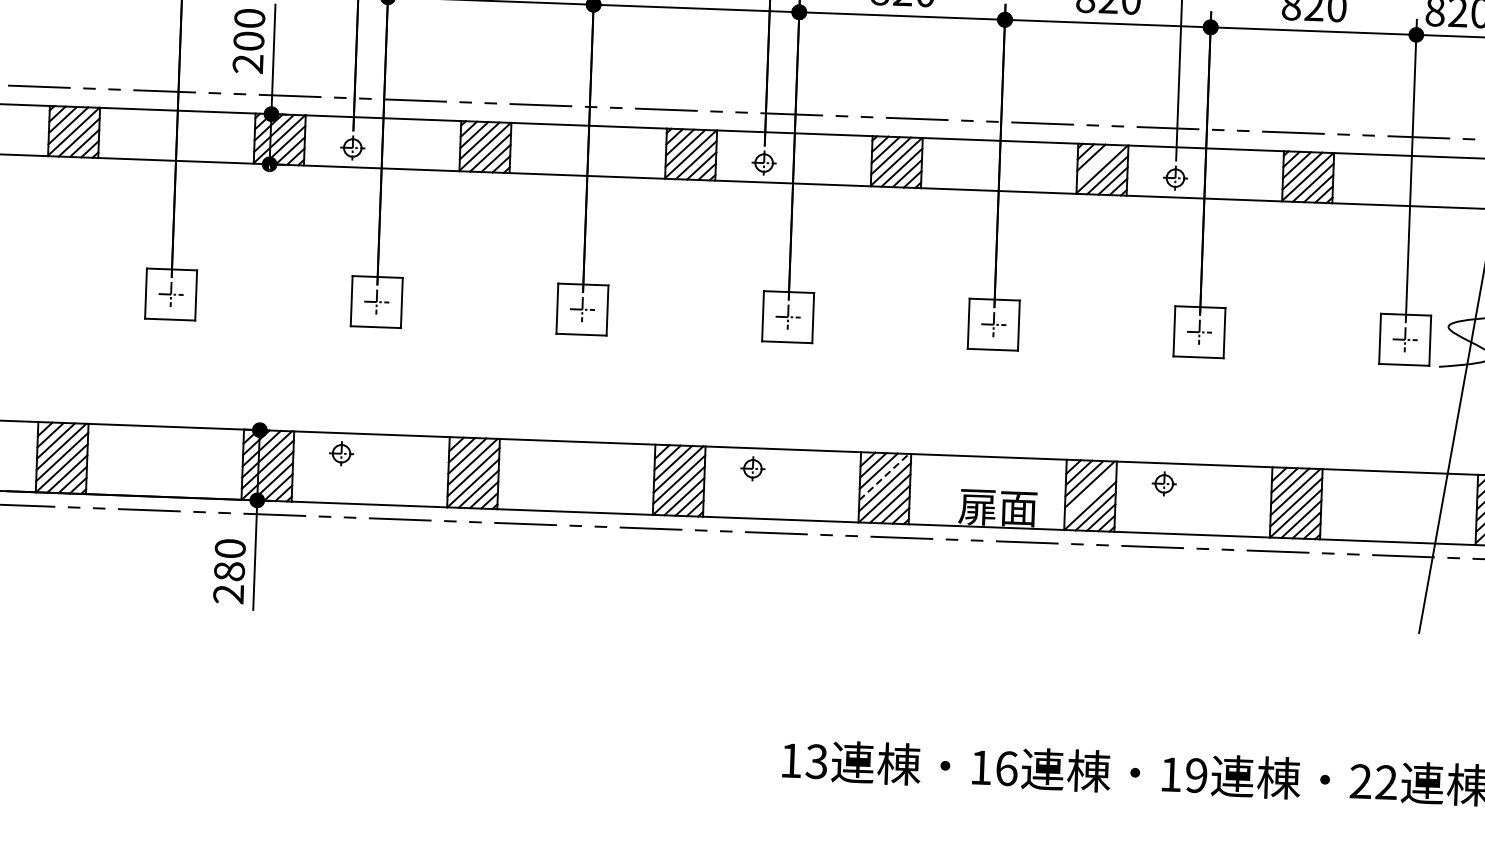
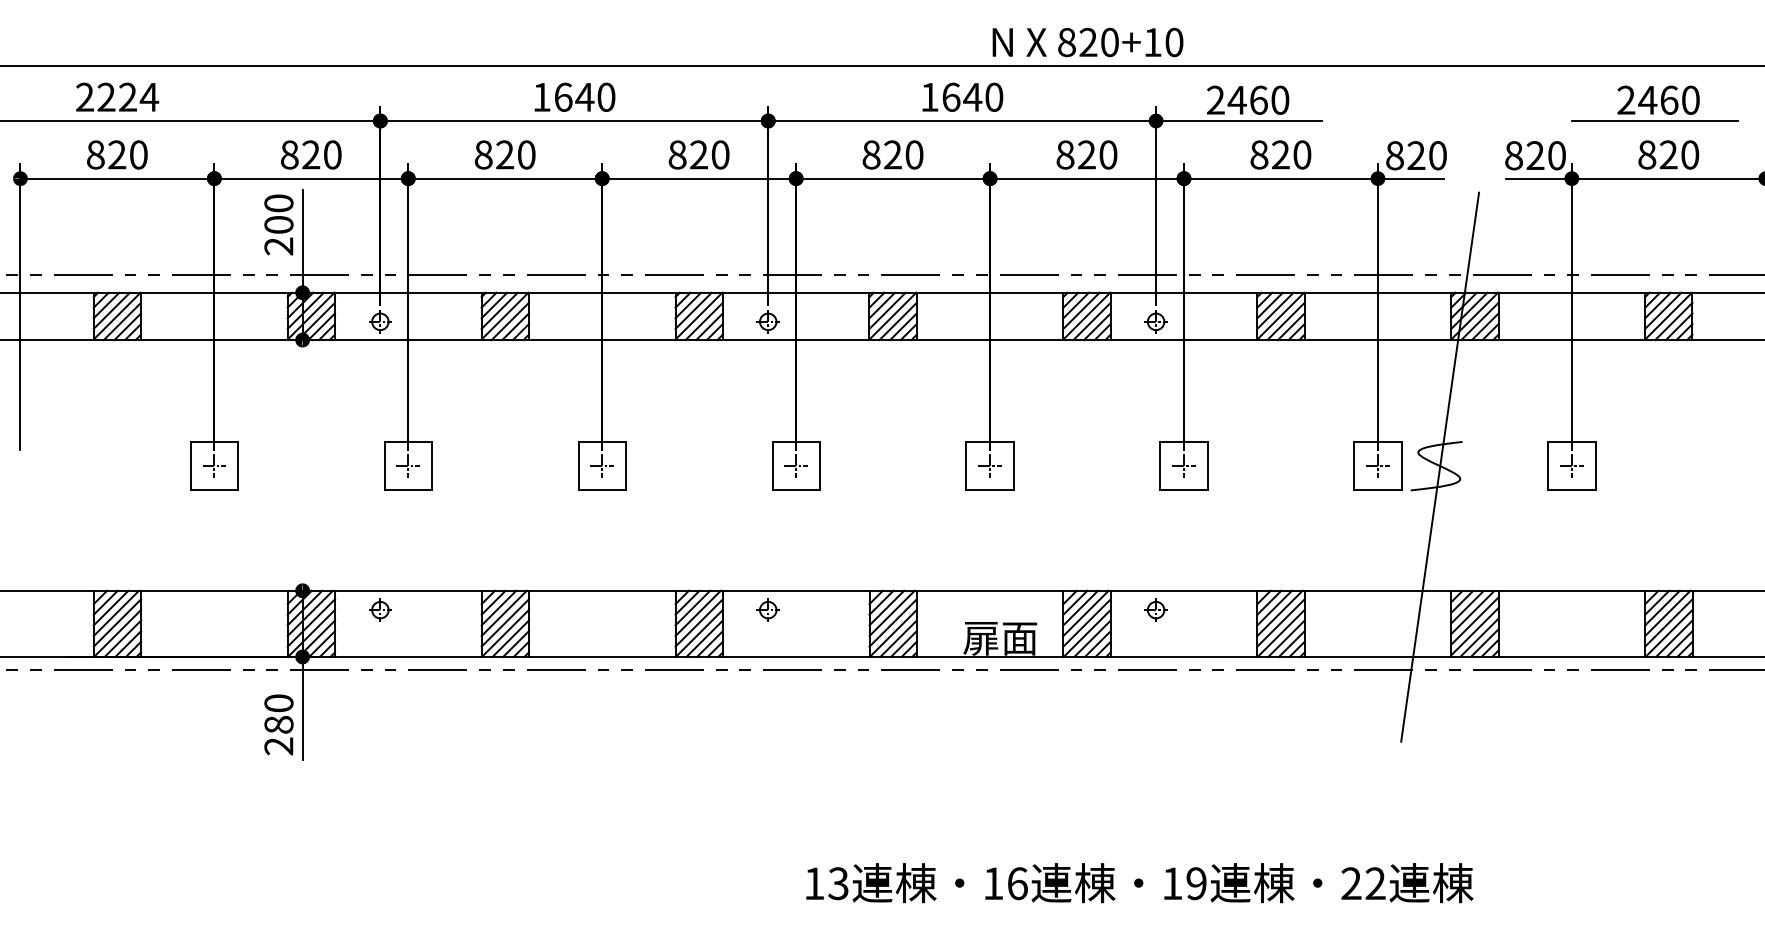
line: (1096, 163) -> (1081, 310), added
line: (884, 477) -> (892, 613), dashed -> solid
line: (1089, 494) -> (1086, 622), added

